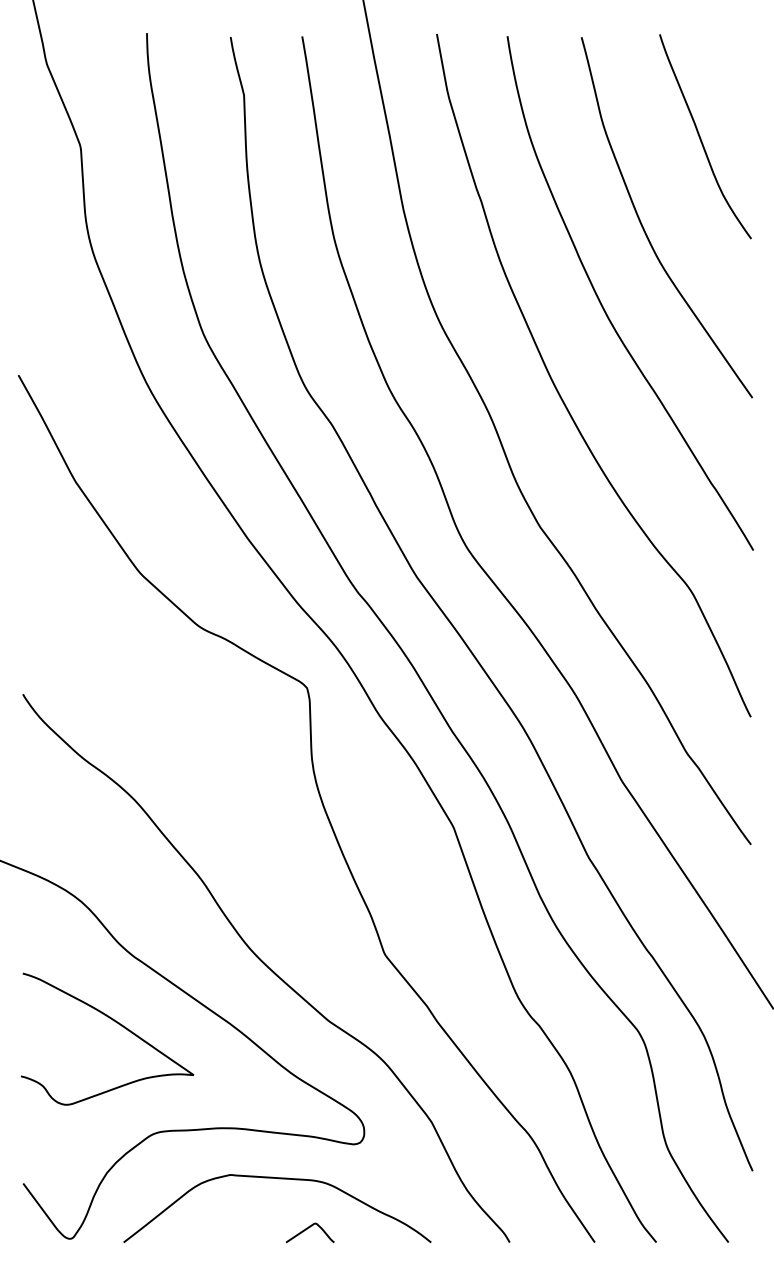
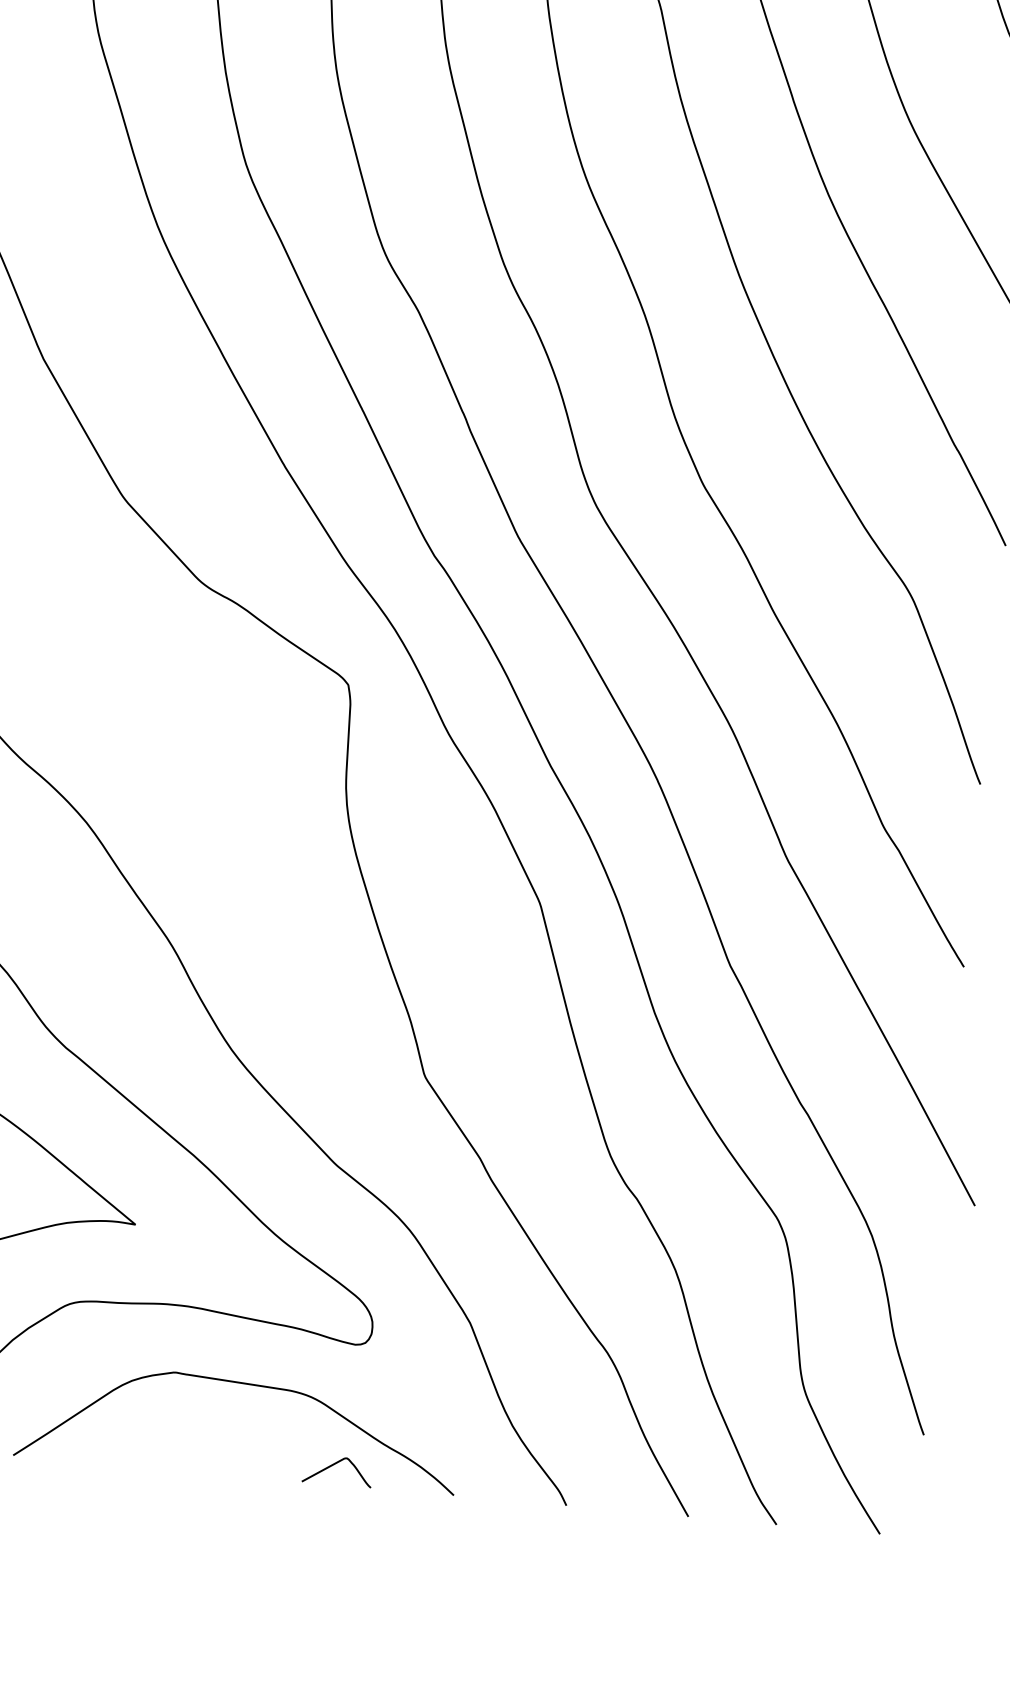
curve: (307, 1229) -> (334, 1465), moved

